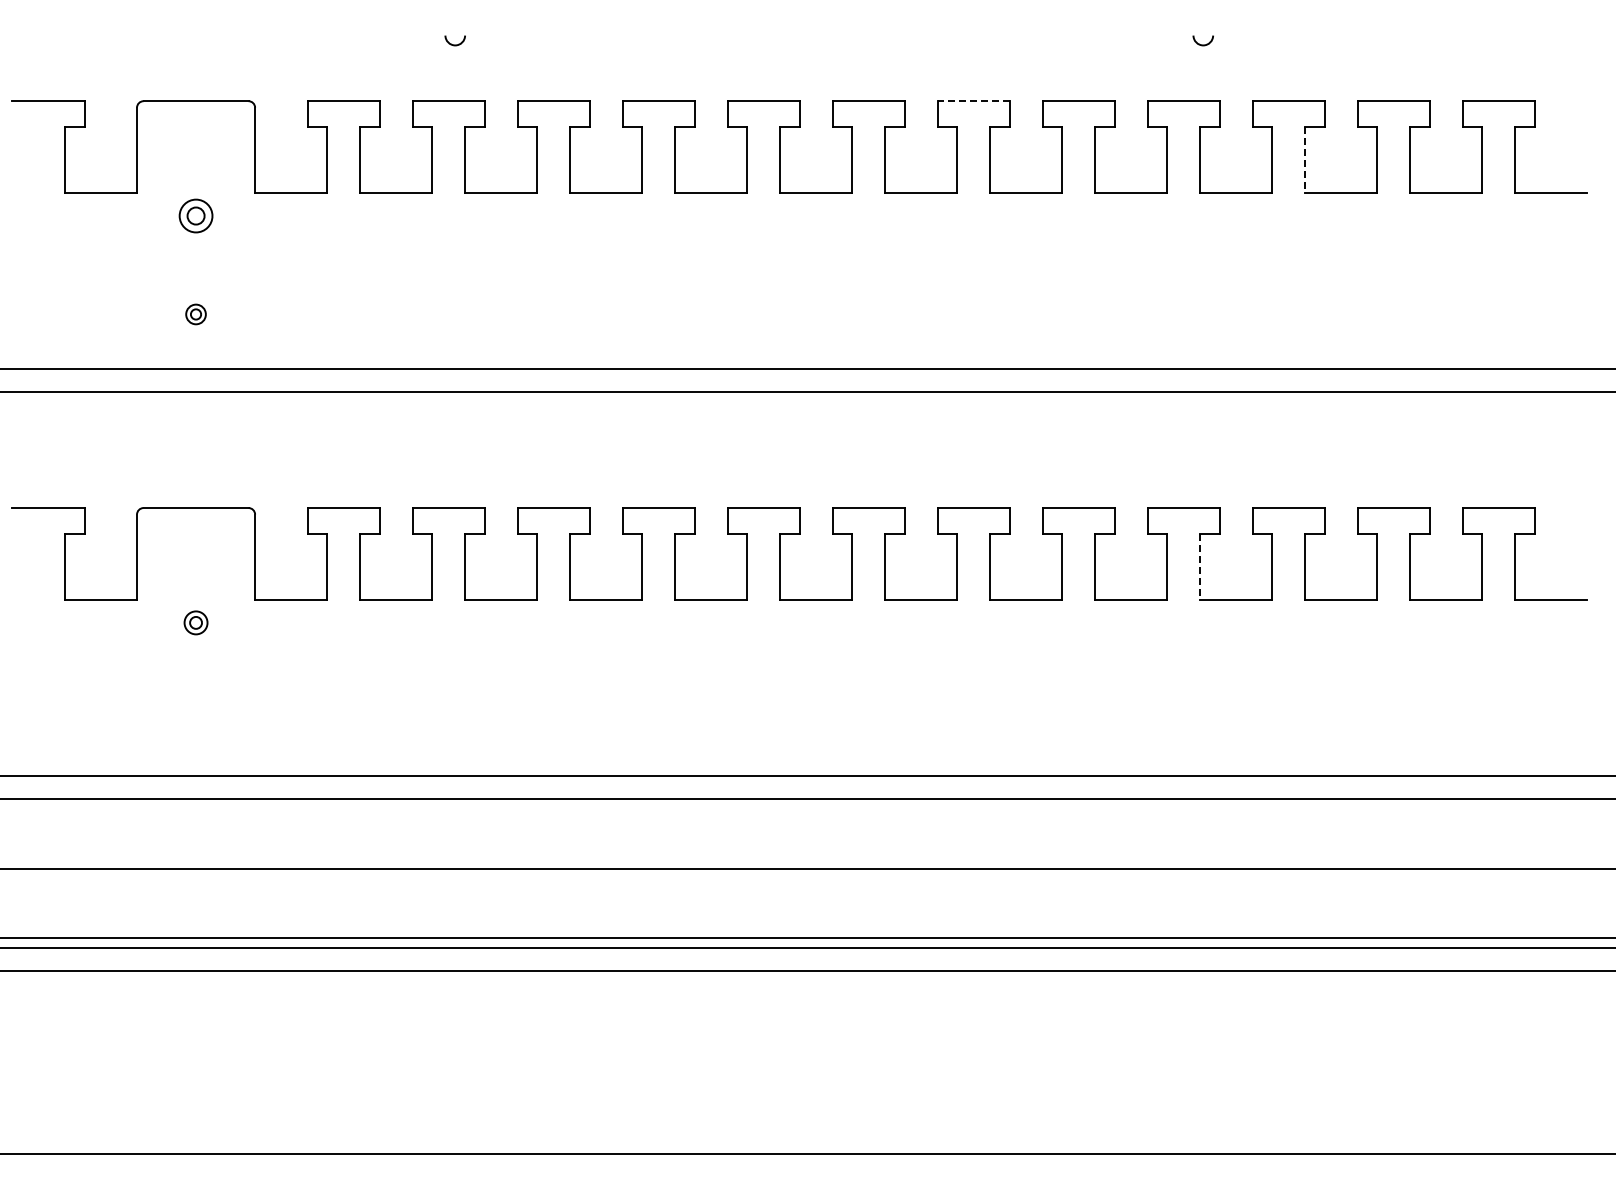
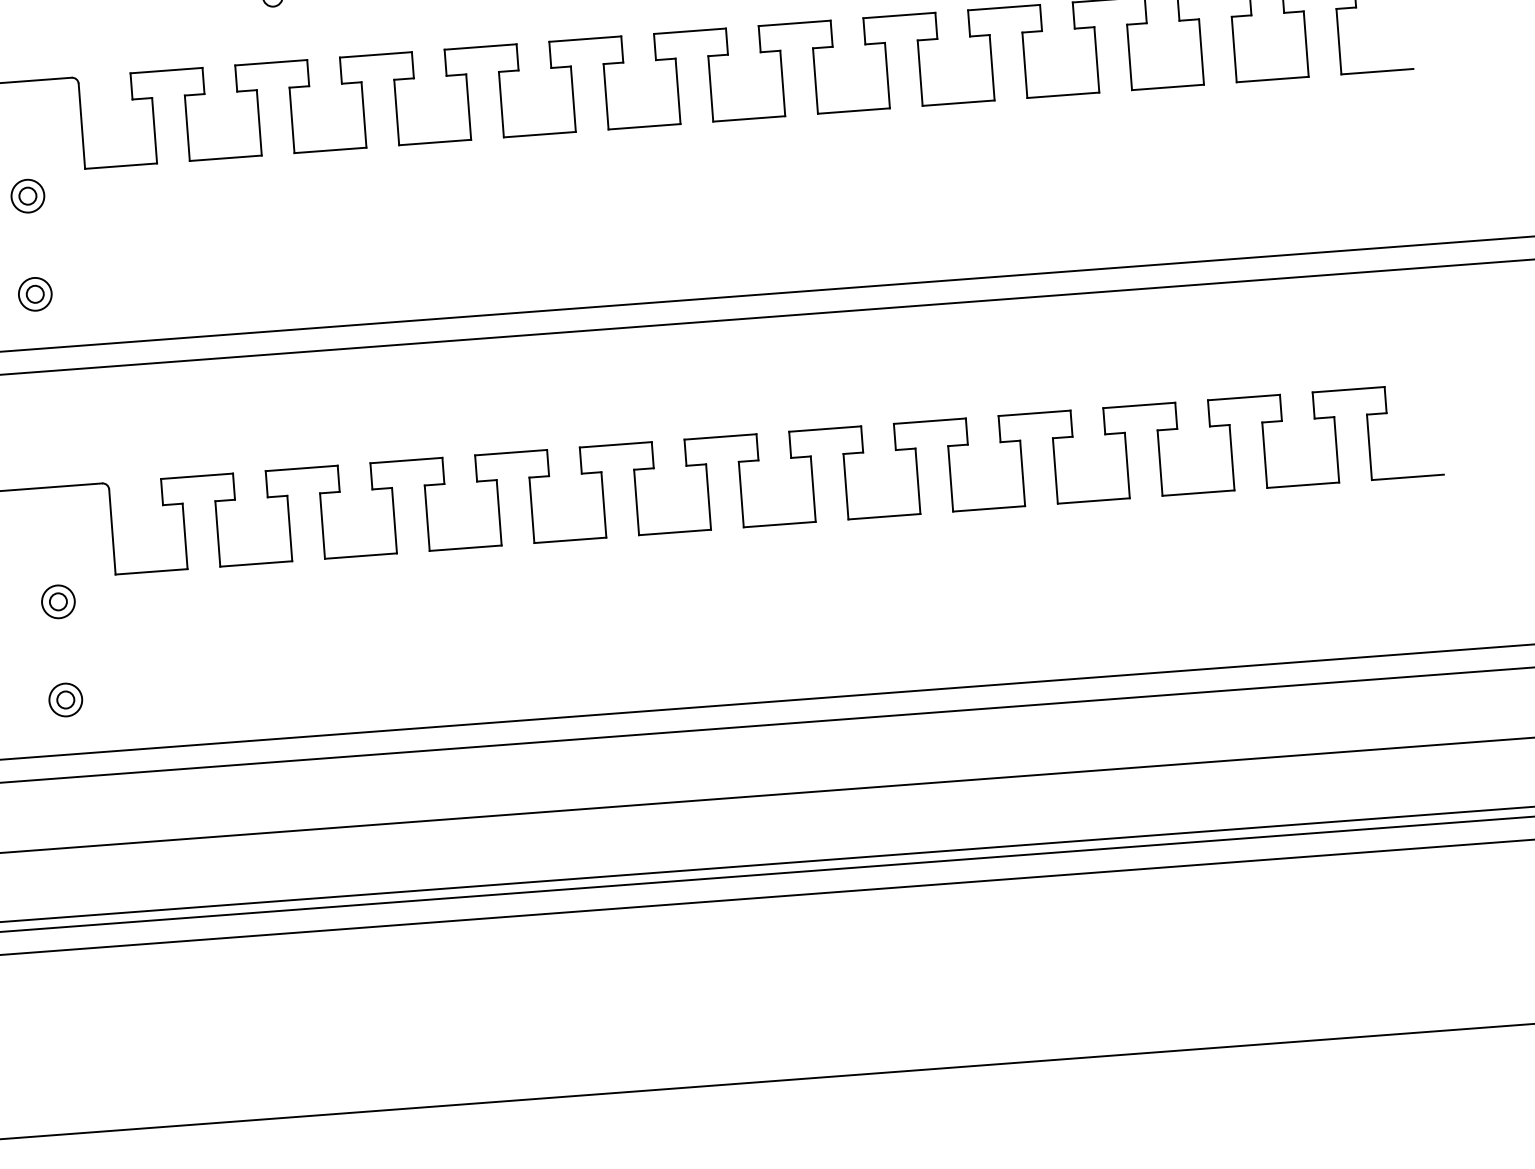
line: (973, 101) -> (794, 23), dashed -> solid
line: (1305, 160) -> (1130, 57), dashed -> solid
part: (195, 314) -> (34, 294), size x1.67
line: (1200, 567) -> (1055, 471), dashed -> solid
part: (195, 622) -> (57, 601), size x1.43
part: (195, 721) -> (65, 700), added

